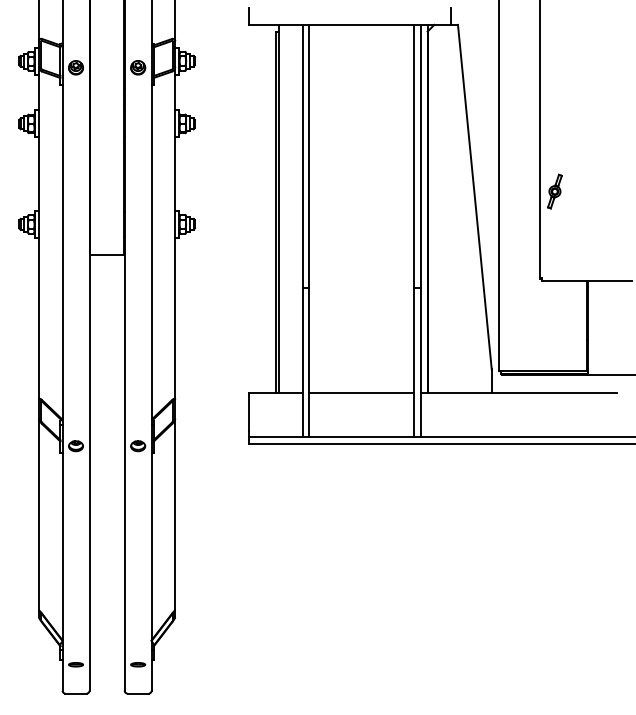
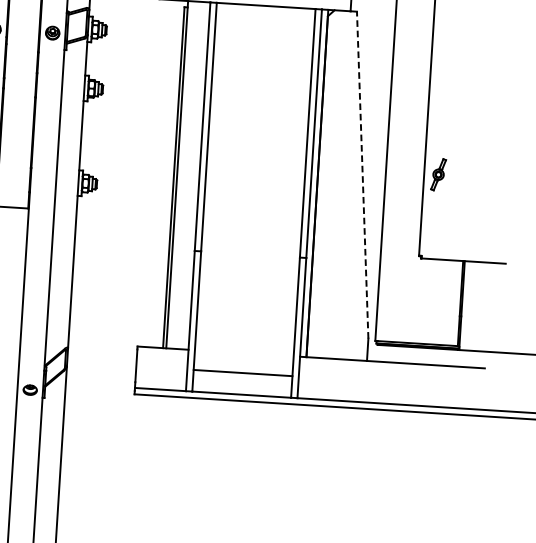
line: (474, 196) -> (362, 174), solid -> dashed
line: (361, 392) -> (242, 372), moved

